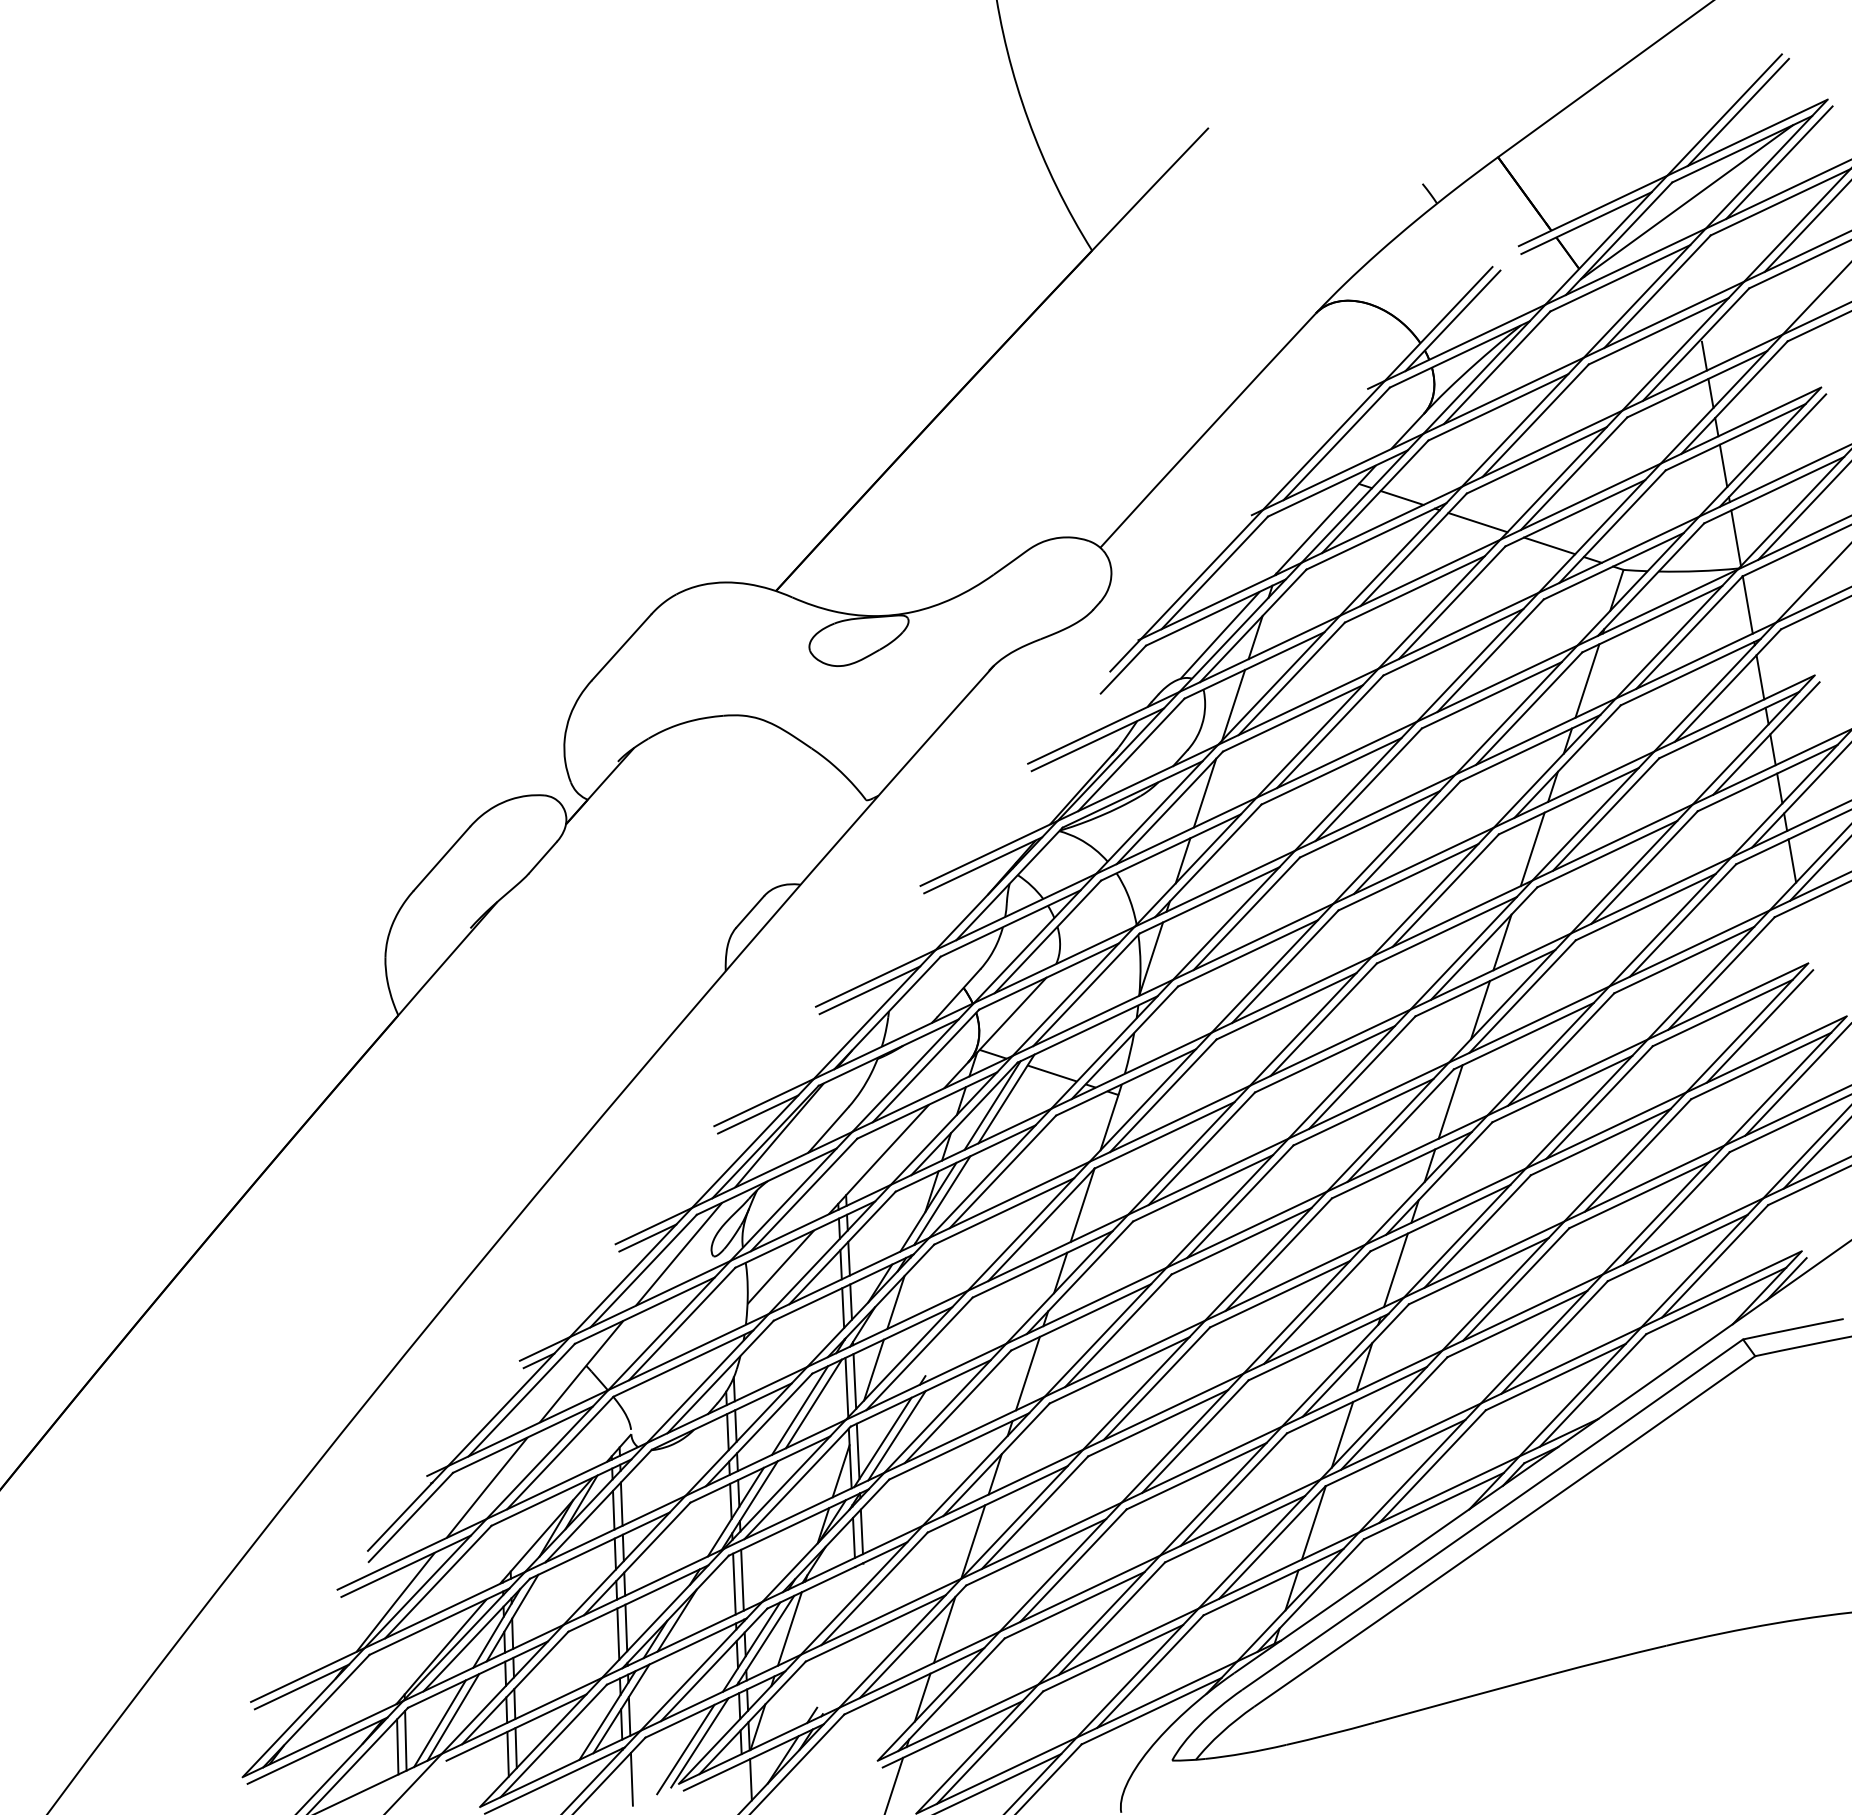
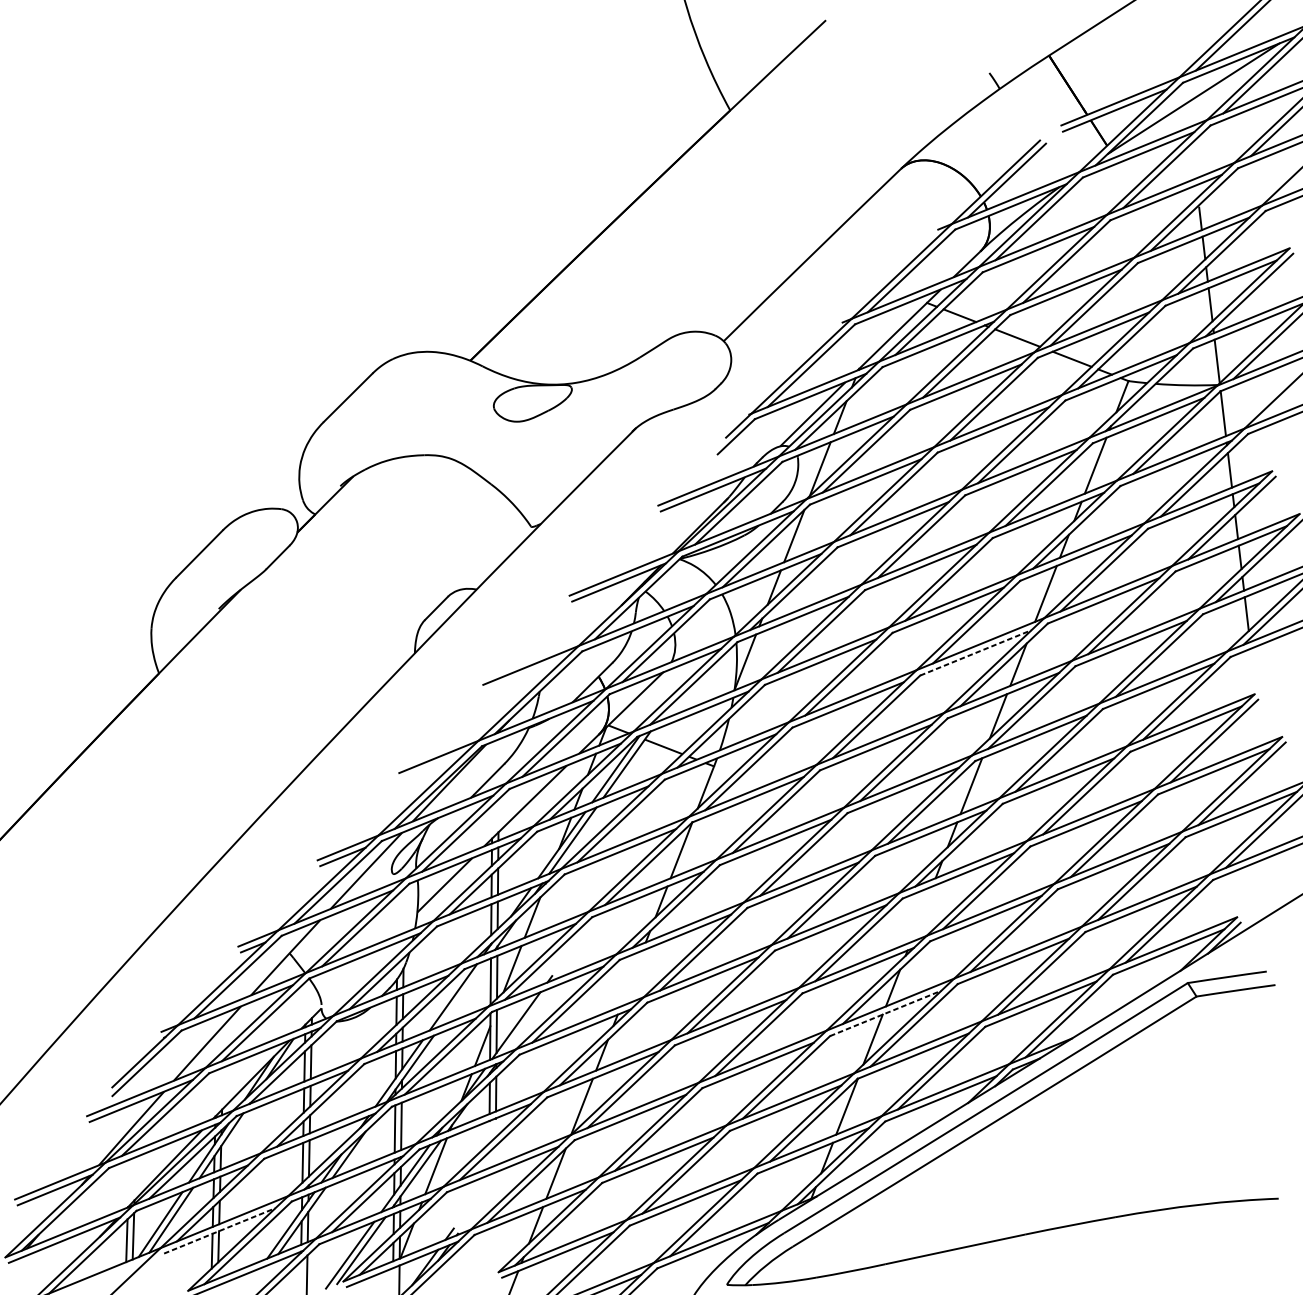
line: (1447, 930) -> (976, 653), solid -> dashed
line: (869, 990) -> (525, 674), removed
line: (758, 1114) -> (434, 765), removed
line: (1395, 1270) -> (921, 914), removed
line: (1027, 1373) -> (631, 978), removed
line: (1357, 1399) -> (886, 1012), solid -> dashed
line: (813, 1403) -> (464, 992), removed
line: (896, 1435) -> (527, 1020), removed
line: (516, 1727) -> (219, 1230), solid -> dashed

